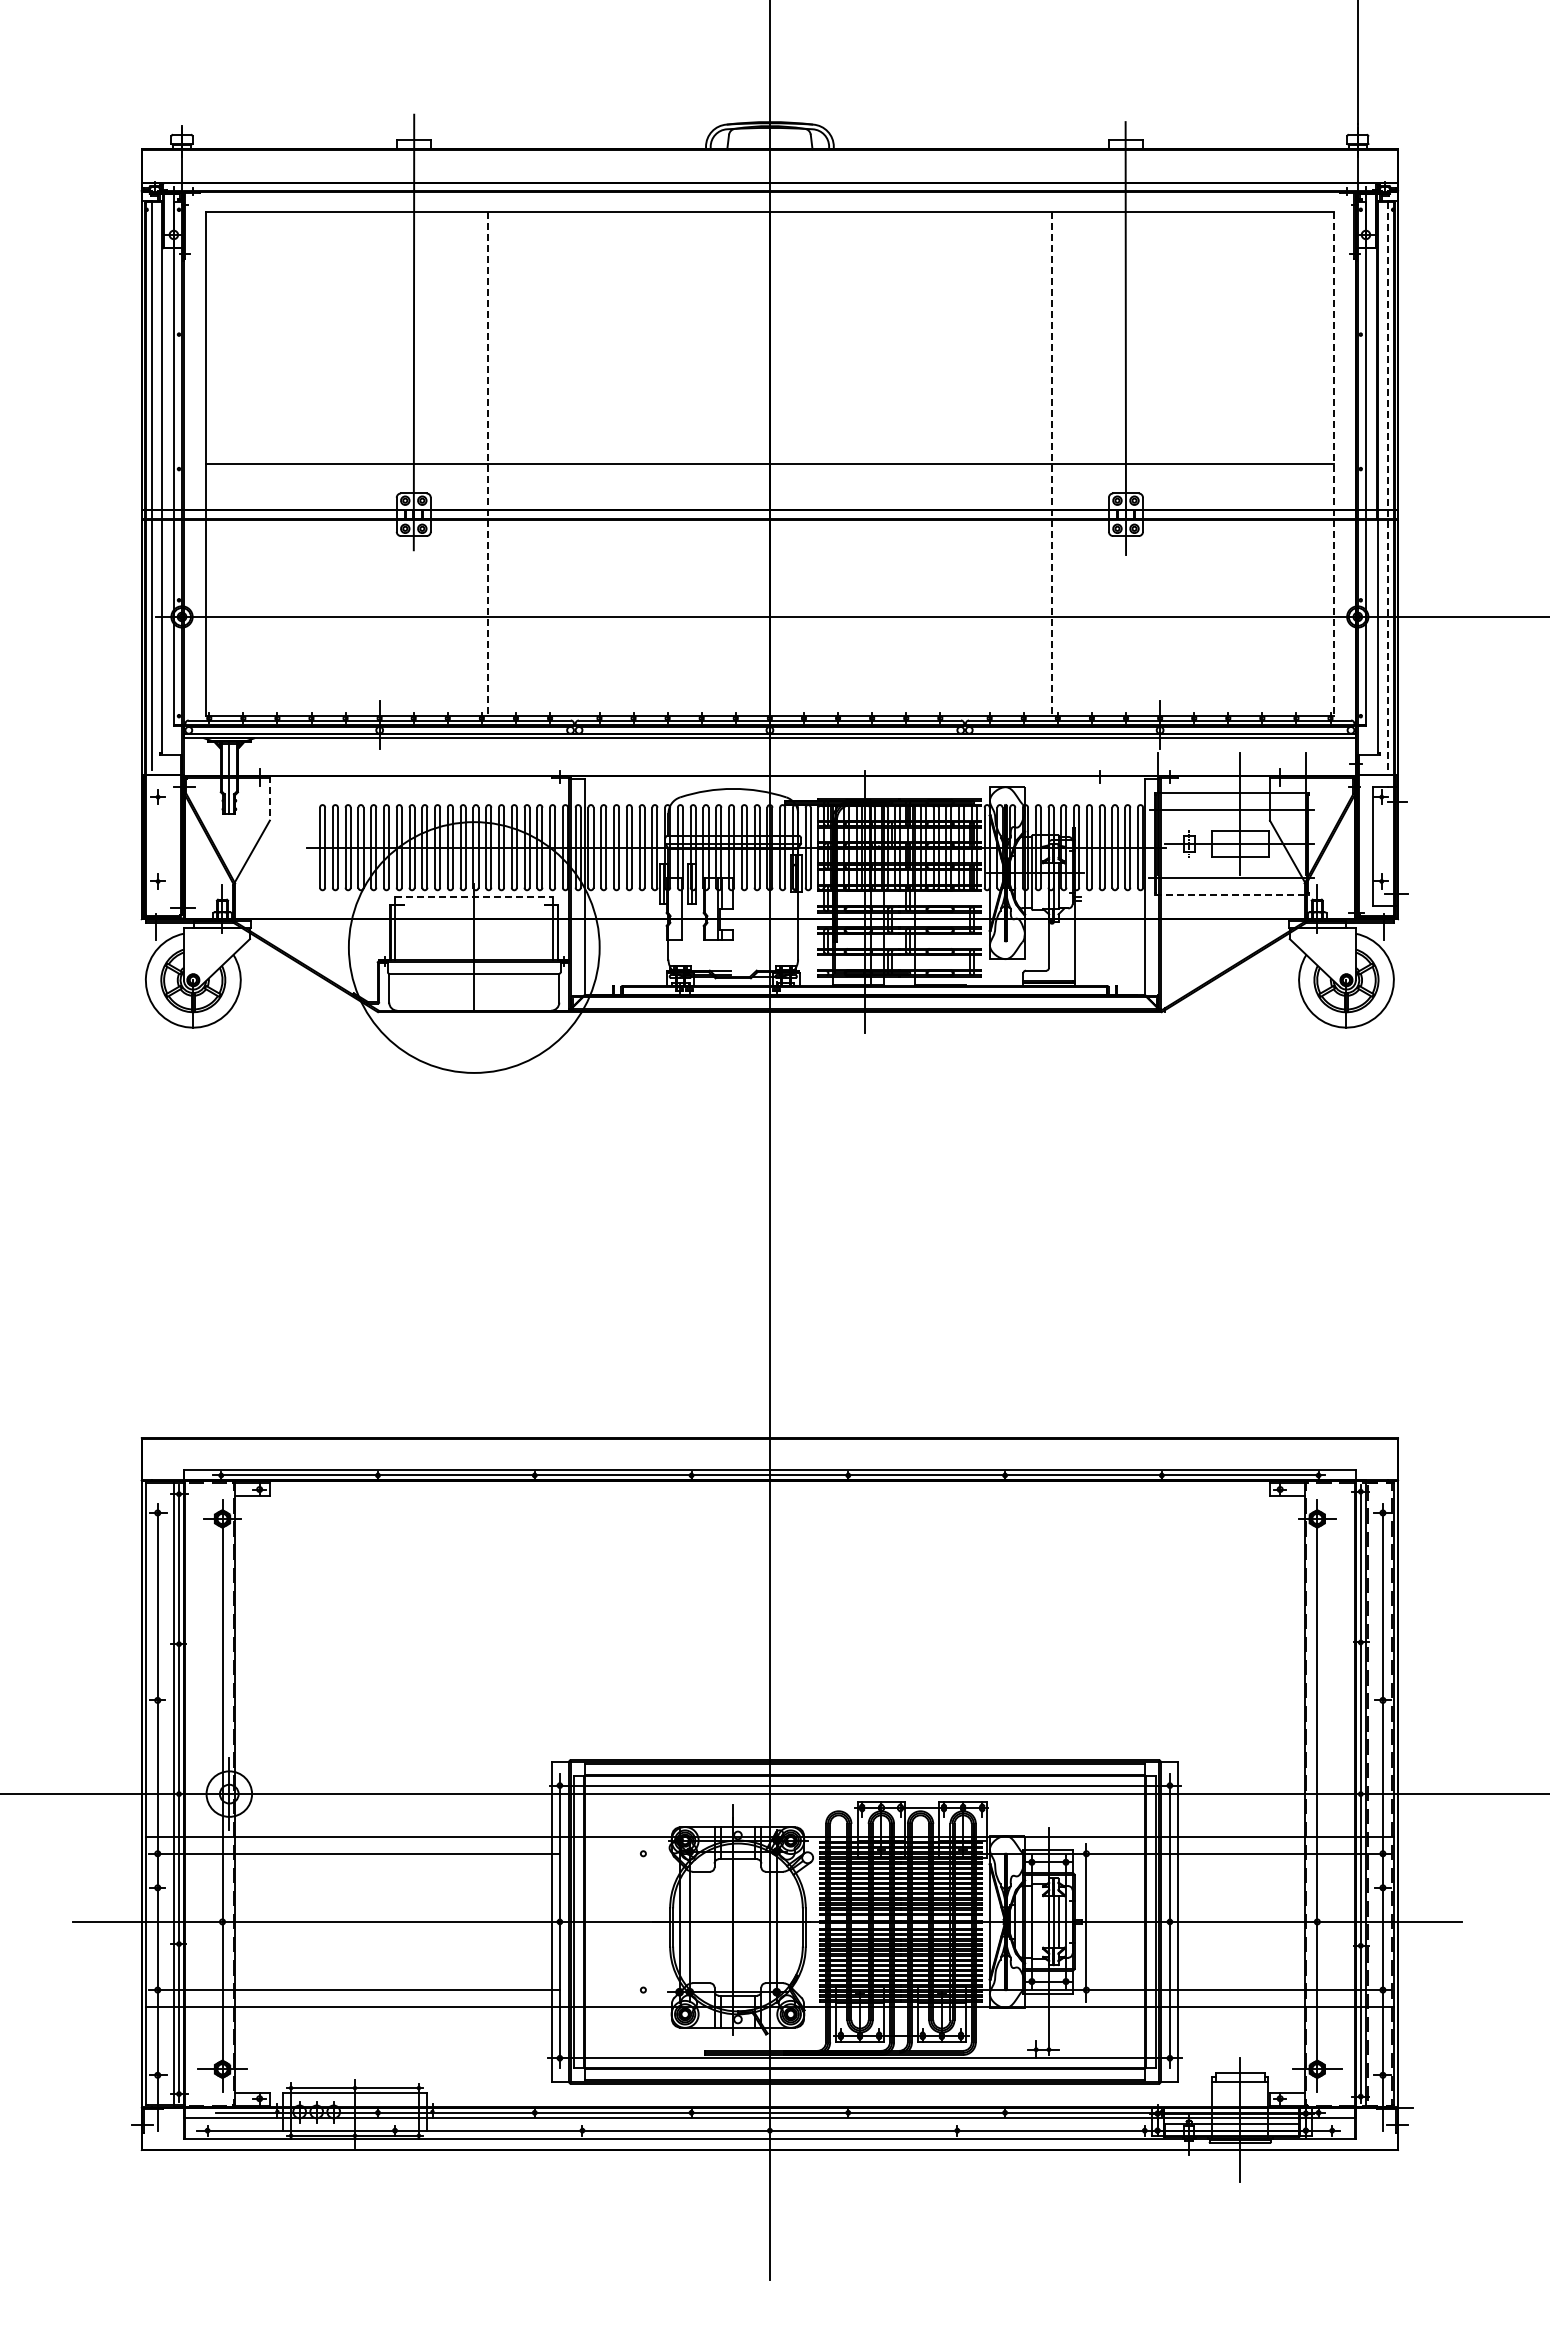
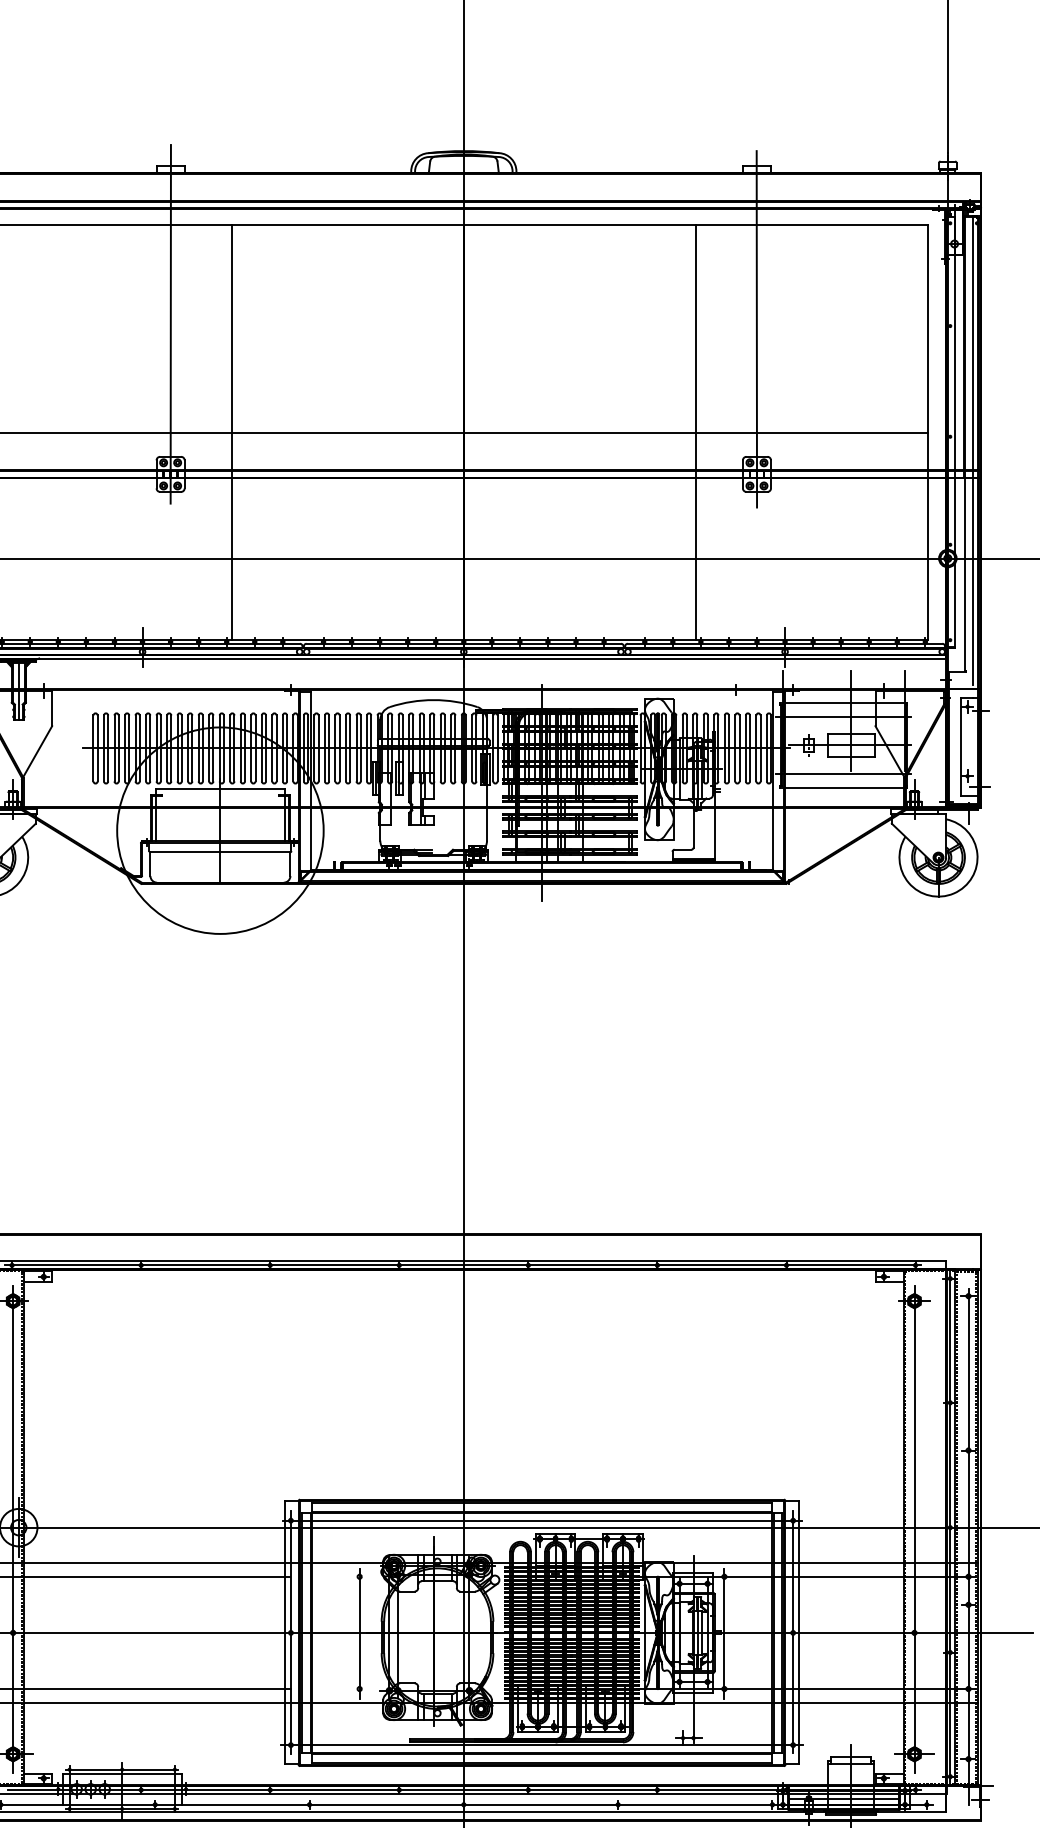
line: (487, 464) -> (231, 433), dashed -> solid
line: (1051, 464) -> (695, 433), dashed -> solid
line: (1333, 464) -> (927, 433), dashed -> solid
line: (1388, 485) -> (973, 450), dashed -> solid
line: (269, 799) -> (51, 708), dashed -> solid
line: (1232, 895) -> (844, 787), dashed -> solid
line: (474, 897) -> (220, 789), dashed -> solid
line: (643, 1922) -> (359, 1633), added

